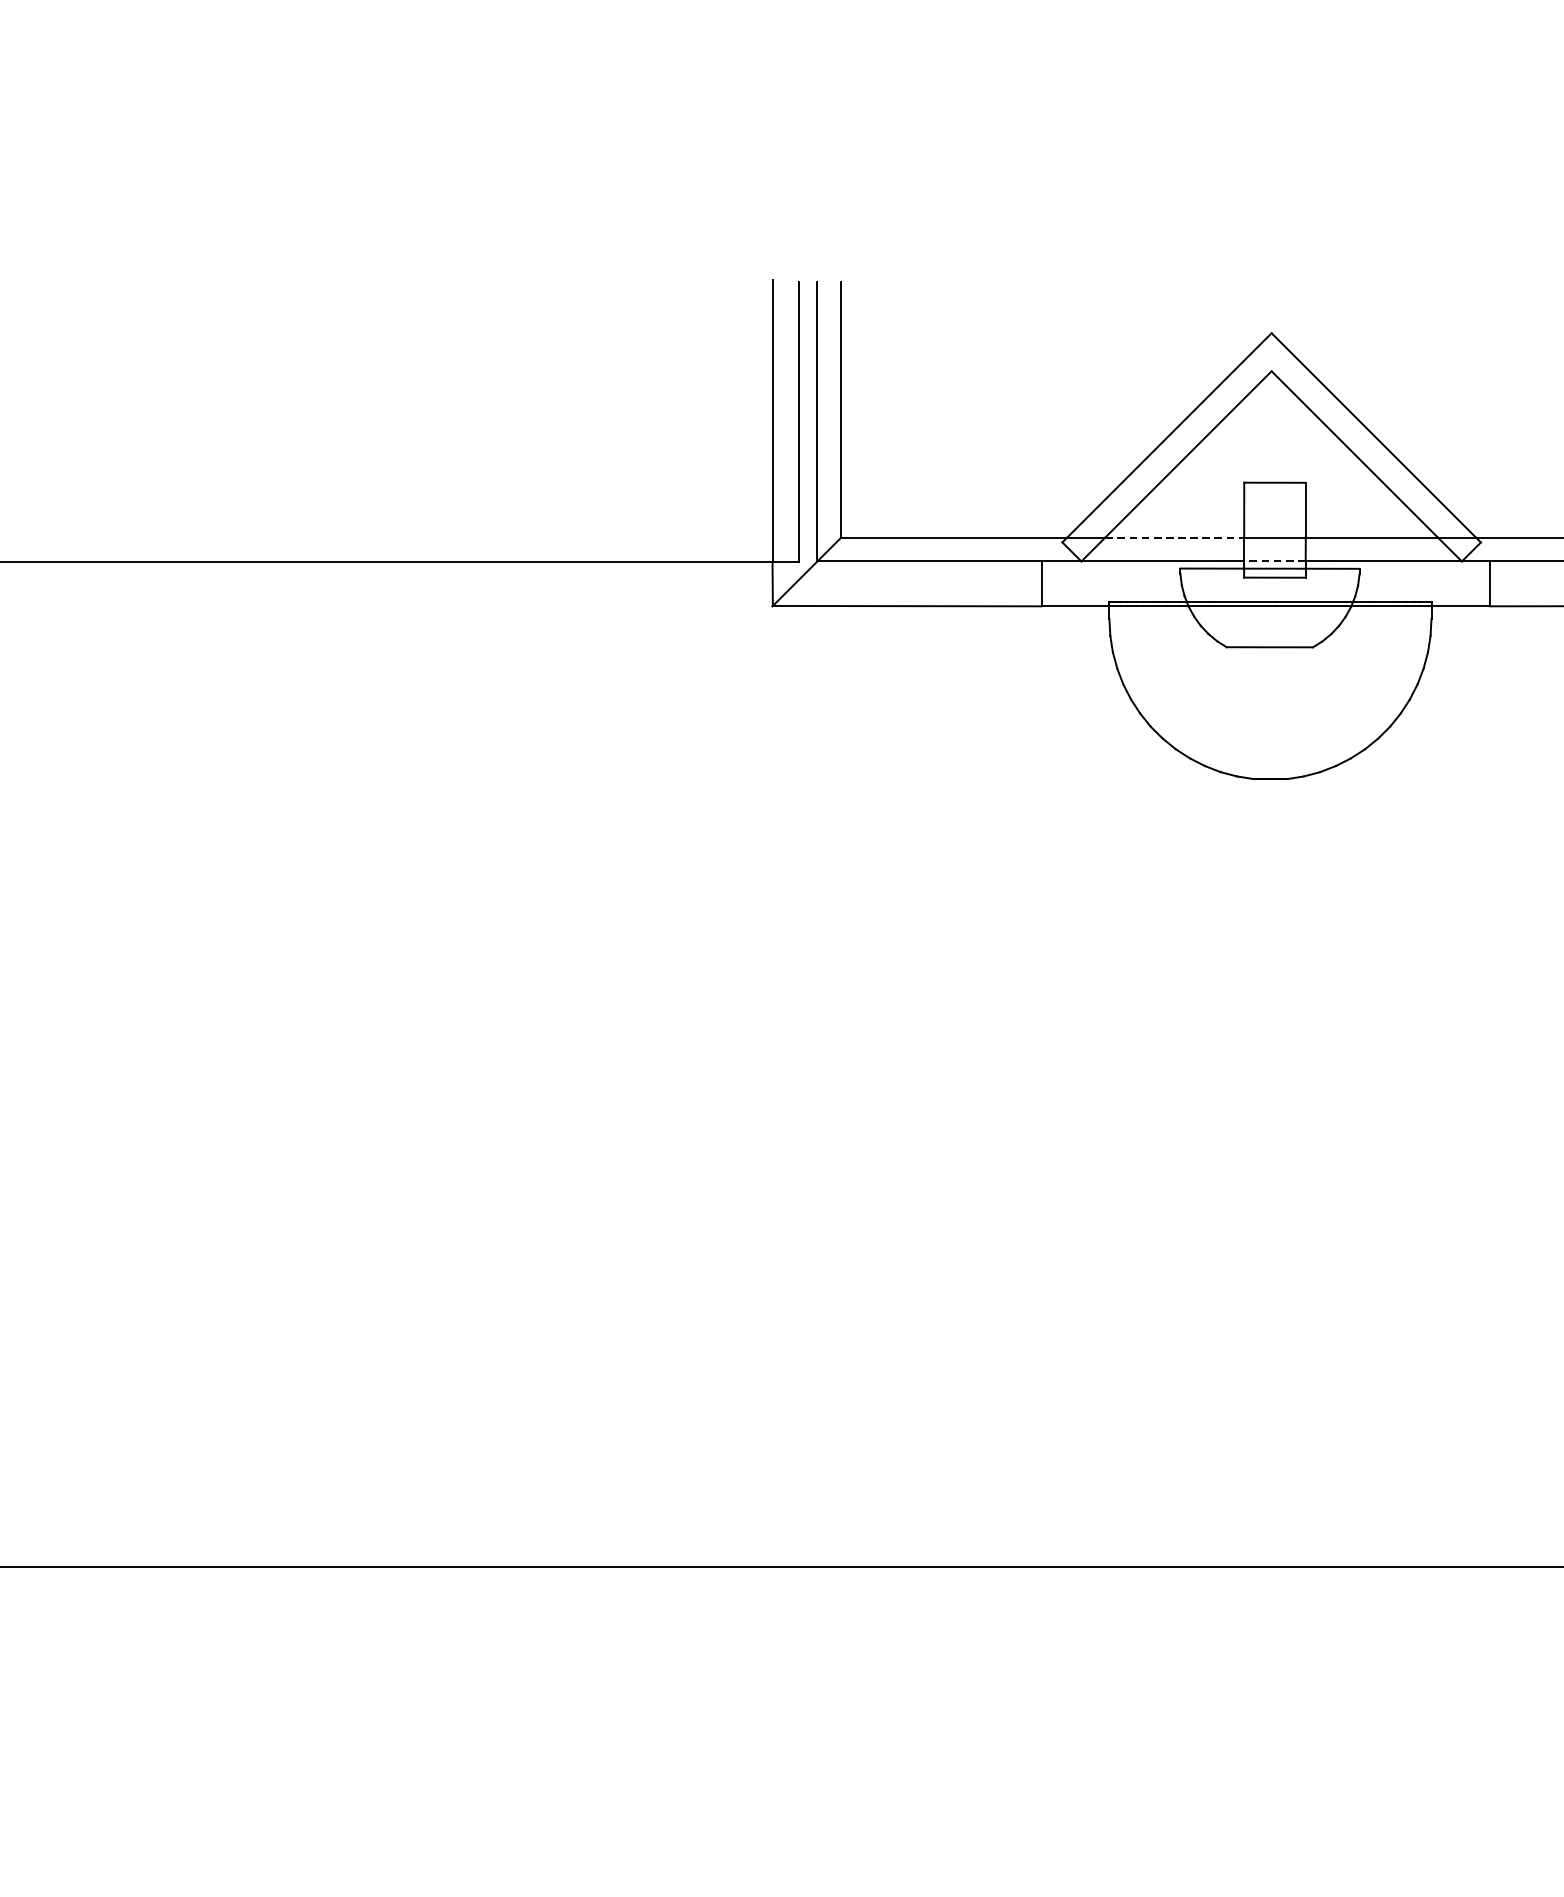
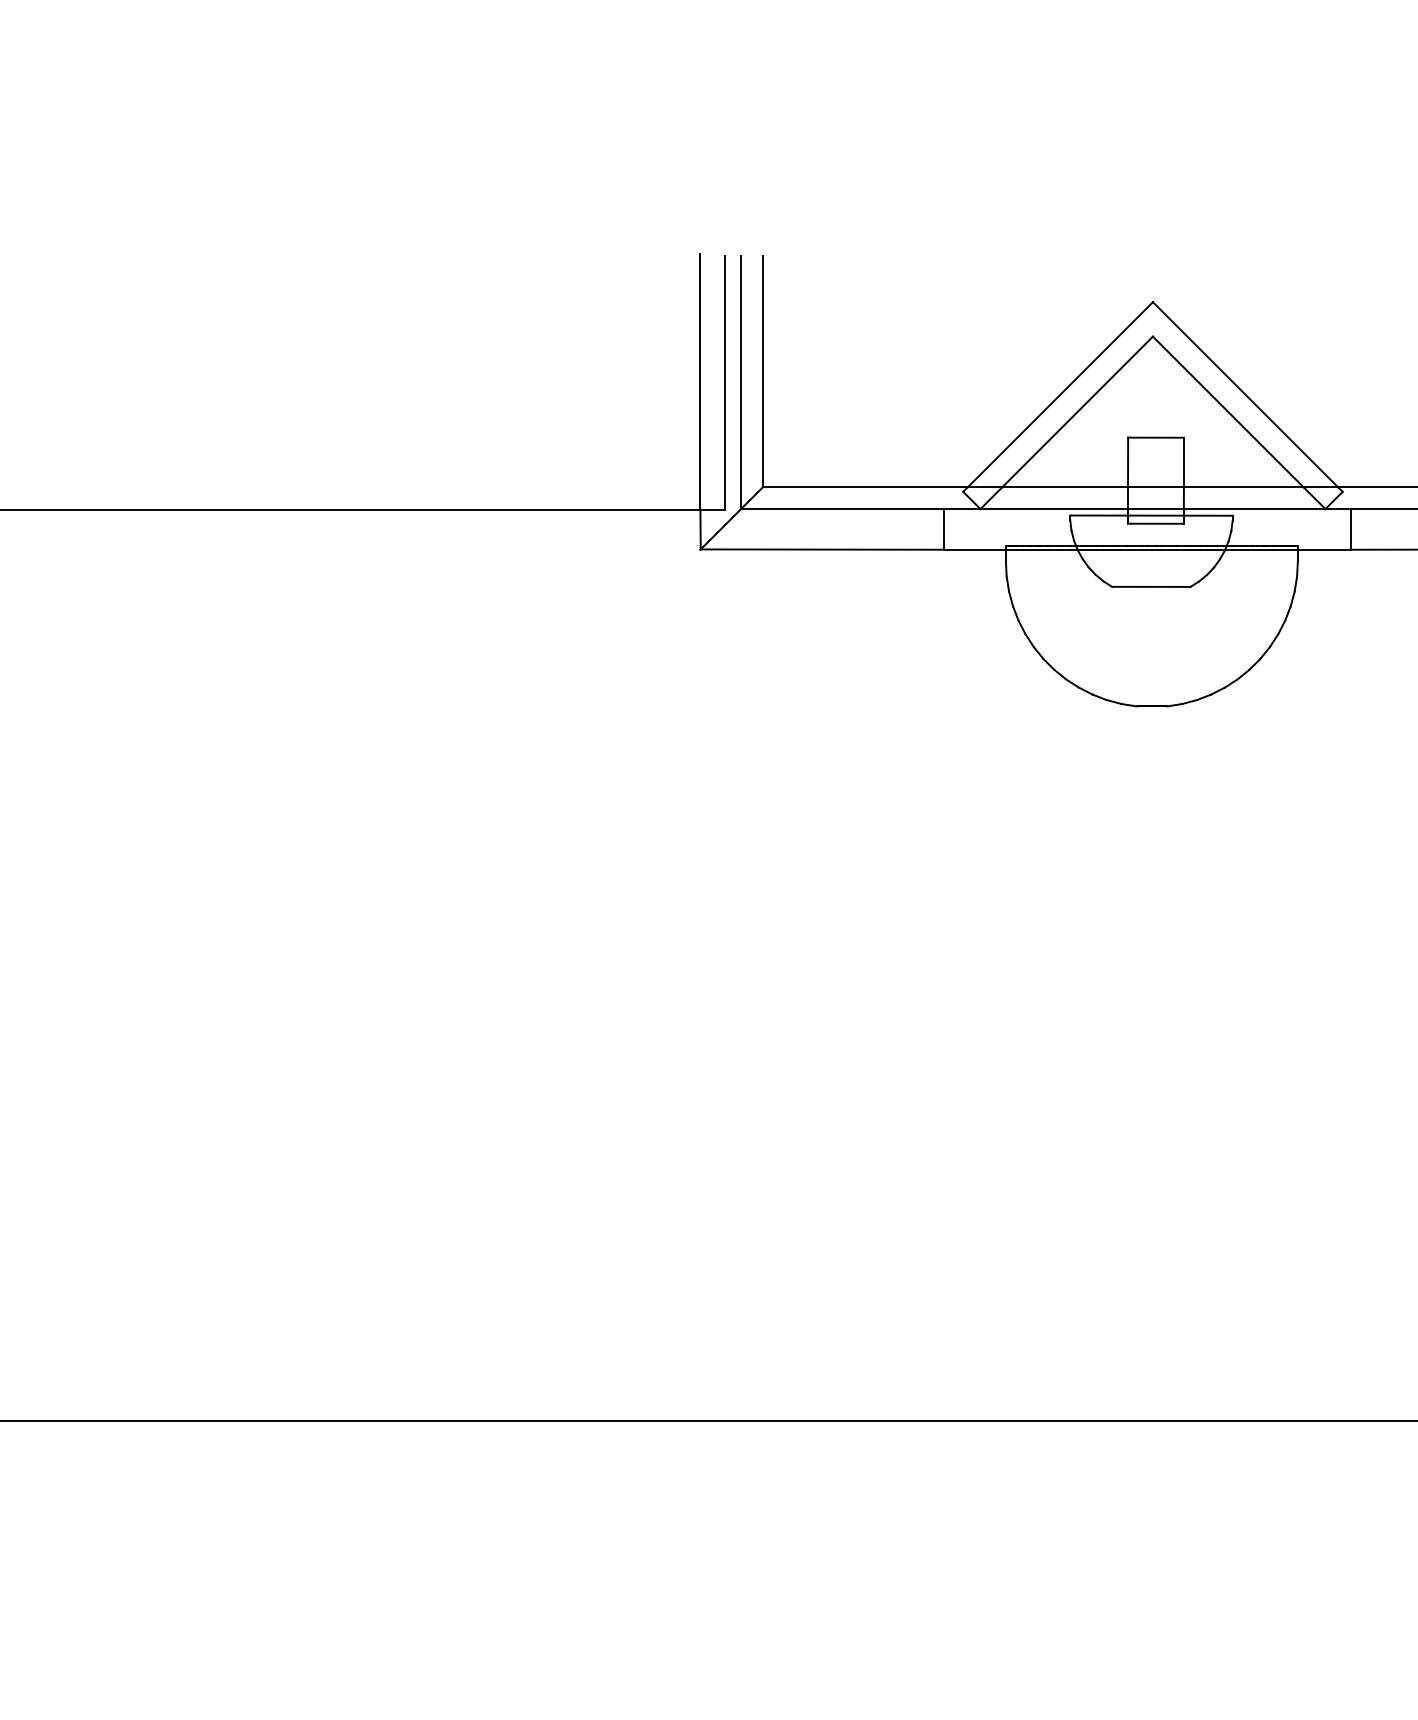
line: (1175, 537) -> (1065, 487), dashed -> solid
line: (1274, 561) -> (1155, 509), dashed -> solid

